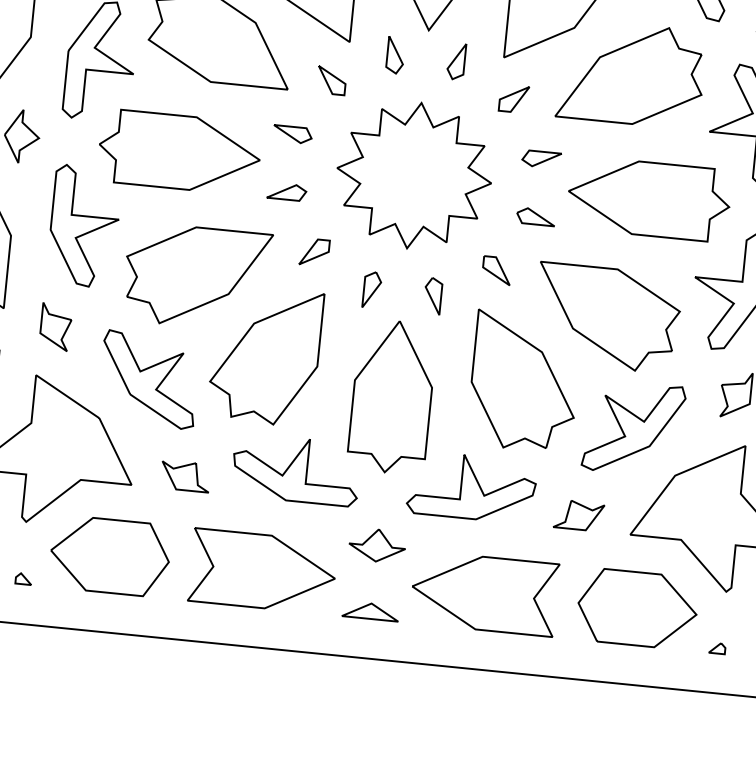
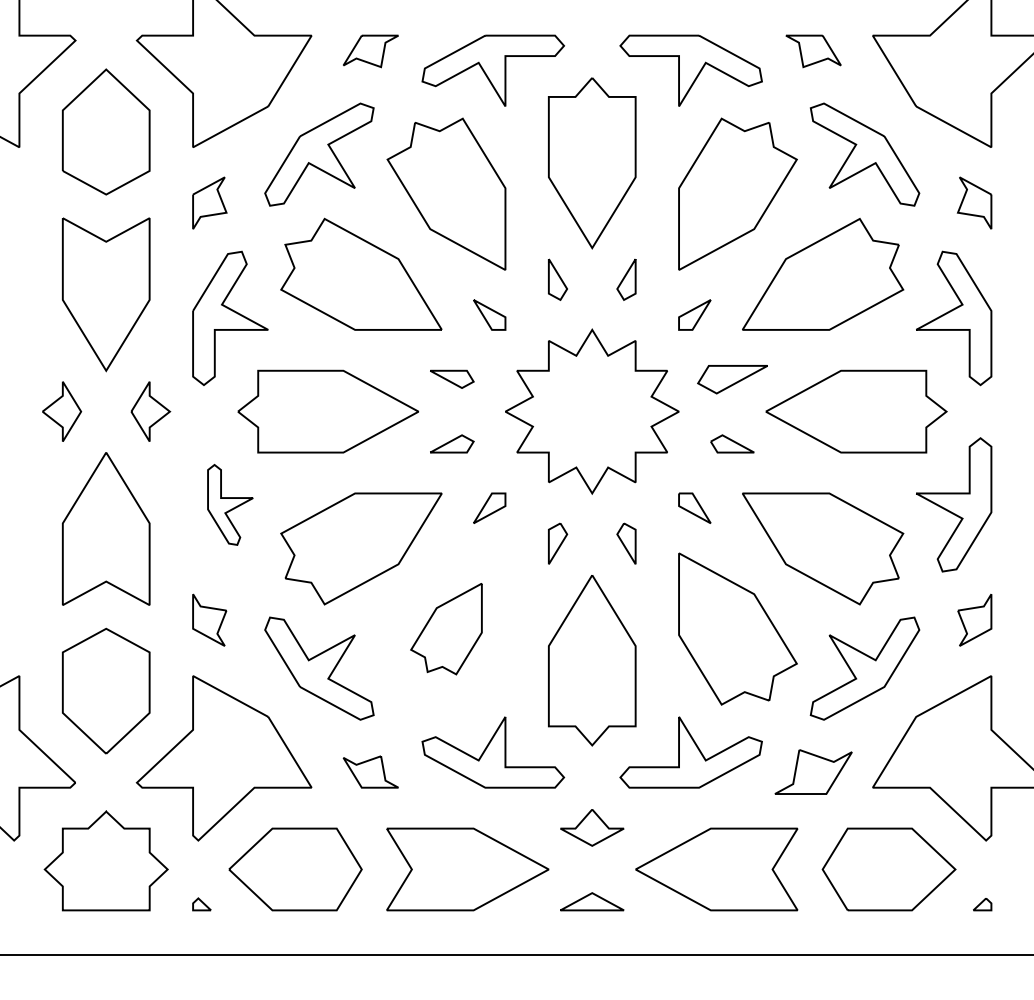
part: (541, 158) -> (731, 378), size x1.6
part: (84, 226) -> (230, 504), size x0.6
part: (265, 355) -> (446, 628), size x0.6
part: (579, 515) -> (813, 771), size x1.4

